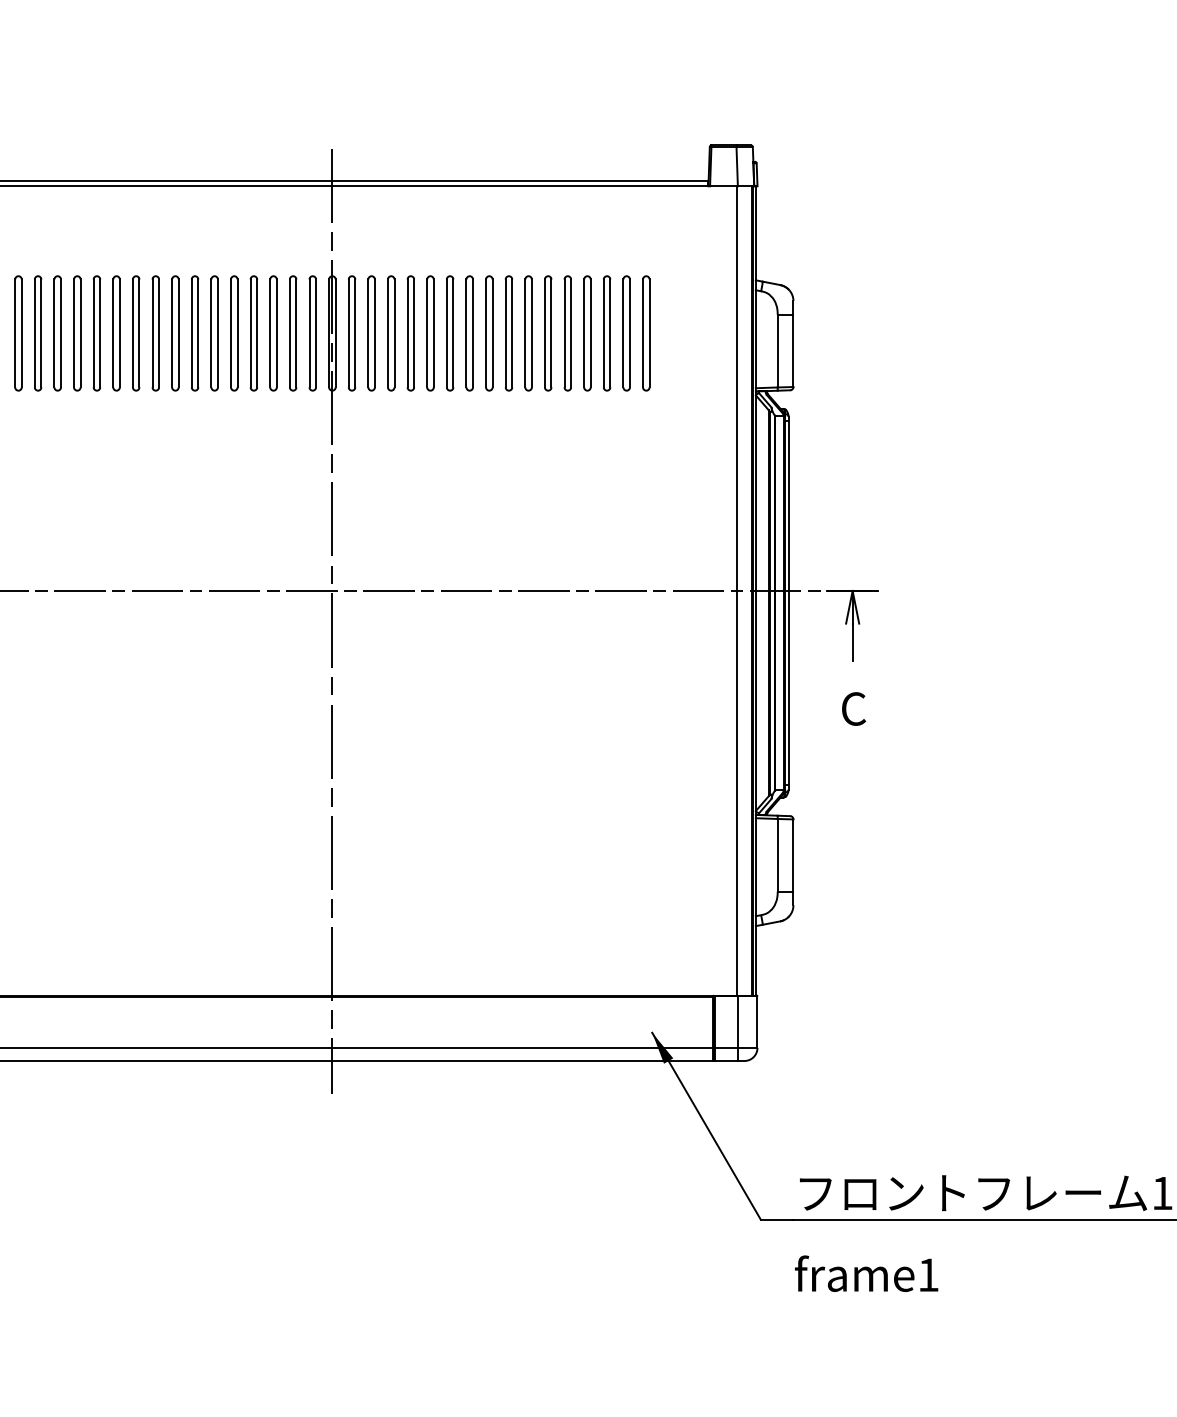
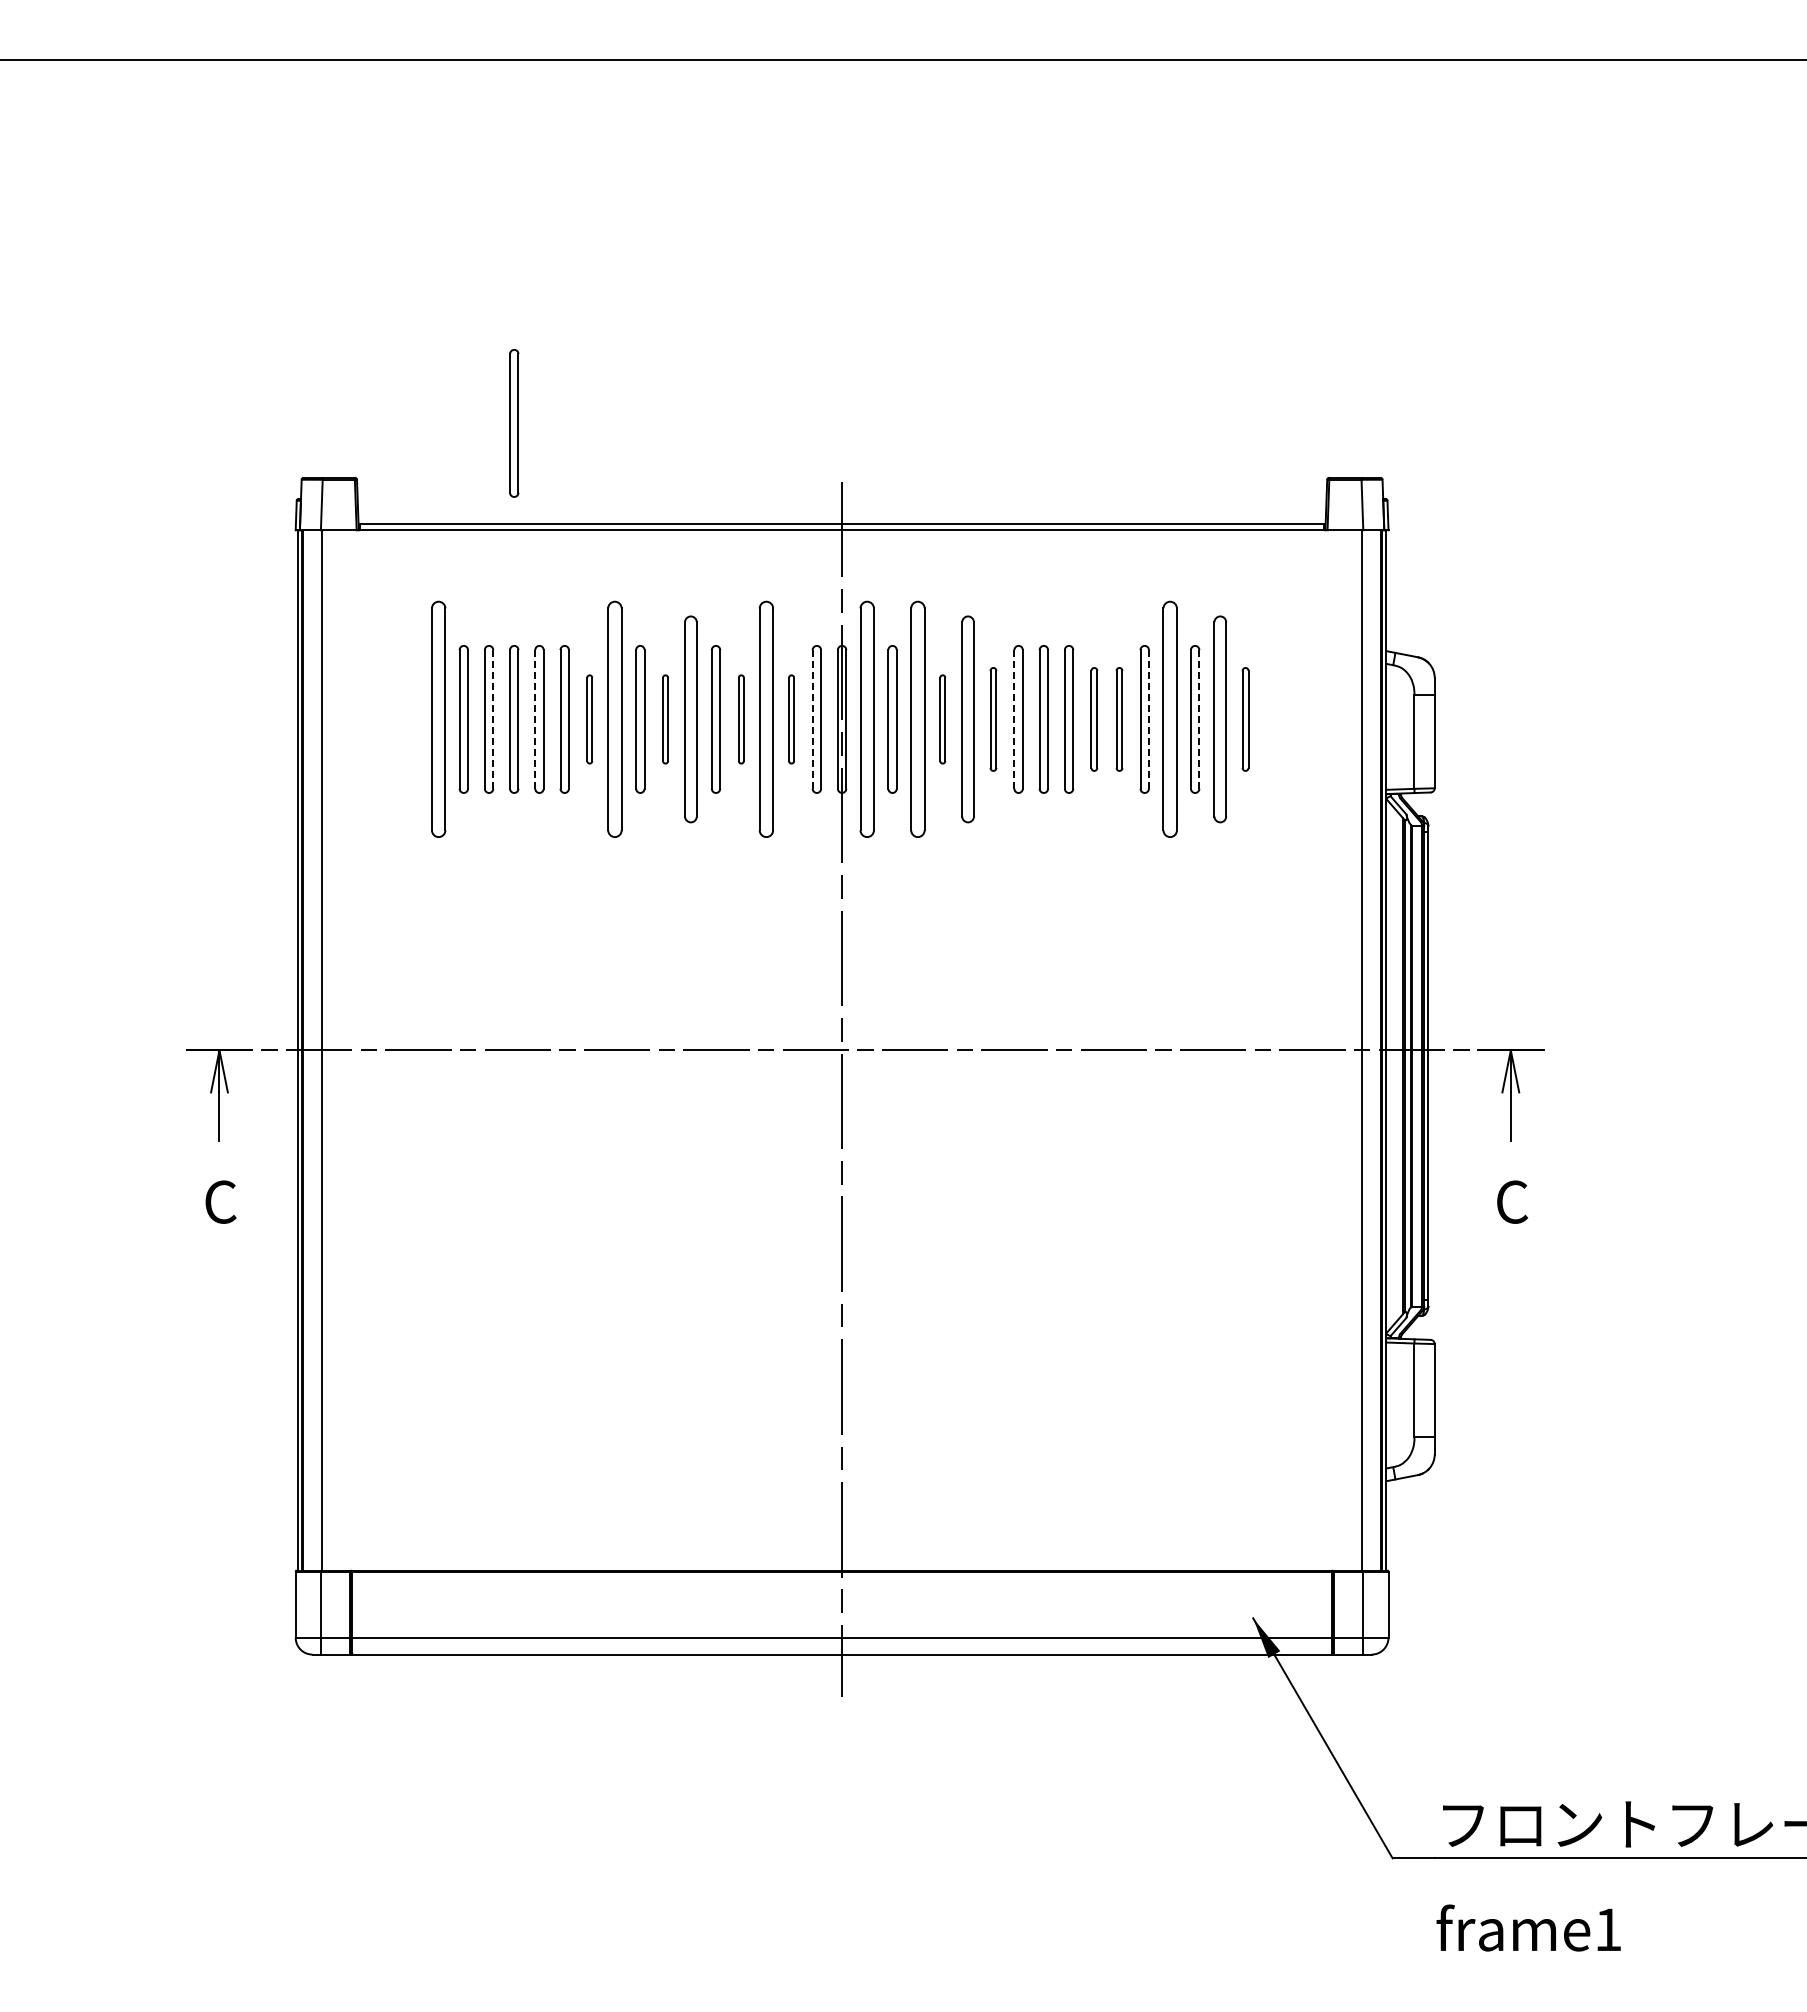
part: (77, 103) -> (514, 423), added
line: (93, 332) -> (535, 718), solid -> dashed
line: (309, 332) -> (812, 718), solid -> dashed
line: (466, 332) -> (1014, 718), solid -> dashed
part: (18, 333) -> (438, 719), size x1.6
line: (61, 333) -> (493, 719), solid -> dashed
part: (135, 333) -> (589, 719), size x0.6
part: (156, 333) -> (615, 719), size x1.6
part: (194, 333) -> (665, 719), size x0.6
part: (214, 333) -> (690, 719), size x1.4
part: (254, 333) -> (741, 719), size x0.6
part: (273, 333) -> (766, 719), size x1.6
part: (293, 333) -> (791, 719), size x0.6
part: (352, 333) -> (867, 719), size x1.6
part: (391, 333) -> (917, 719), size x1.6
part: (410, 333) -> (942, 719), size x0.6
part: (430, 333) -> (968, 719), size x1.4
part: (450, 333) -> (993, 719), size x0.7
part: (528, 333) -> (1094, 719), size x0.7
part: (548, 333) -> (1119, 719), size x0.7
line: (570, 333) -> (1148, 719), solid -> dashed
part: (587, 333) -> (1169, 719), size x1.6
line: (610, 333) -> (1199, 719), solid -> dashed
part: (626, 333) -> (1220, 719), size x1.4
part: (646, 333) -> (1245, 719), size x0.7

